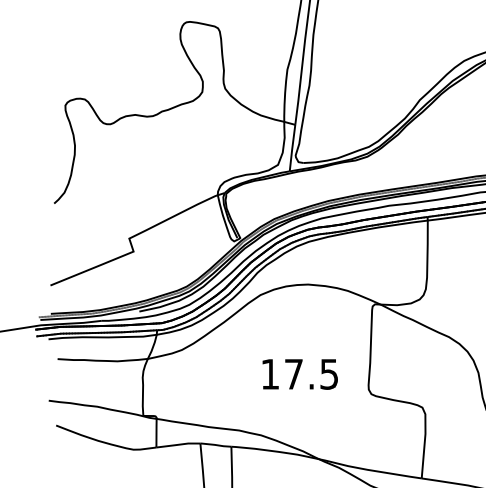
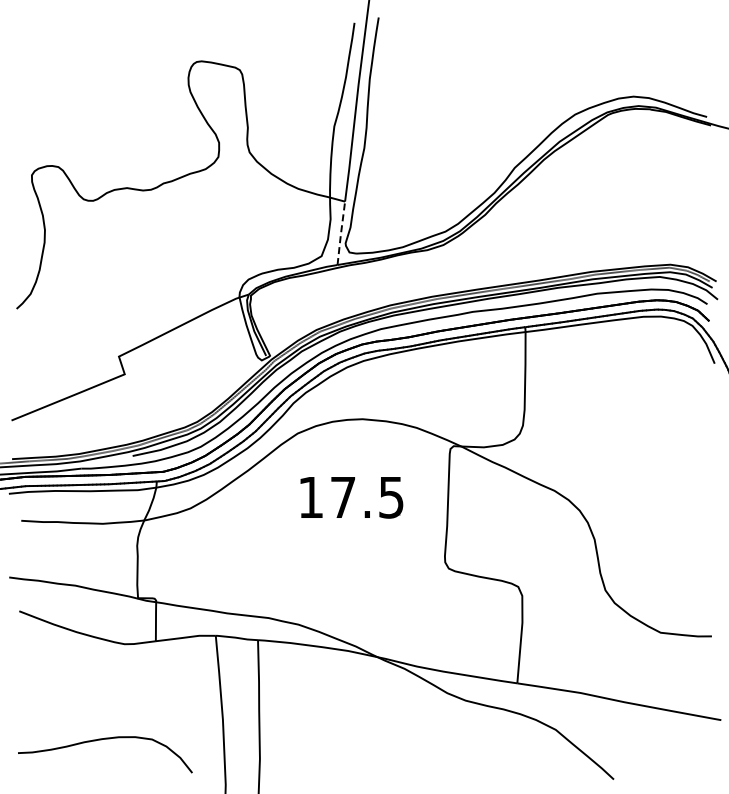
line: (291, 148) -> (340, 233), solid -> dashed
text: (300, 374) -> (351, 497), moved

